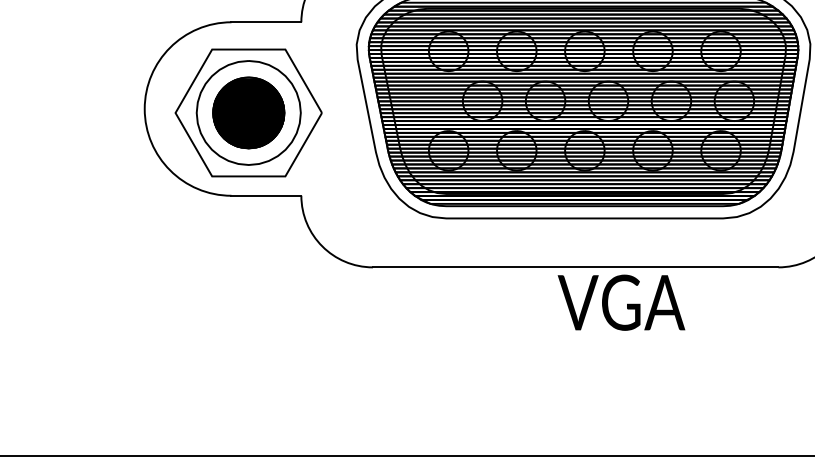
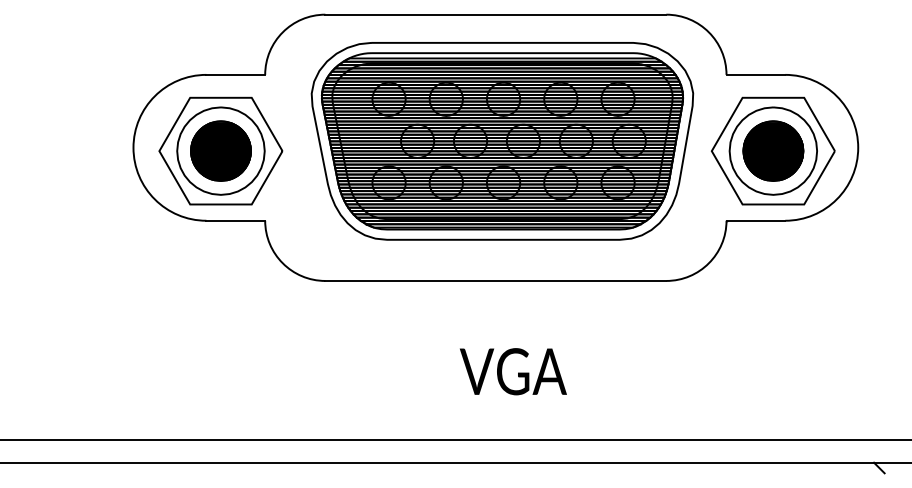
text: (621, 302) -> (513, 371), moved

